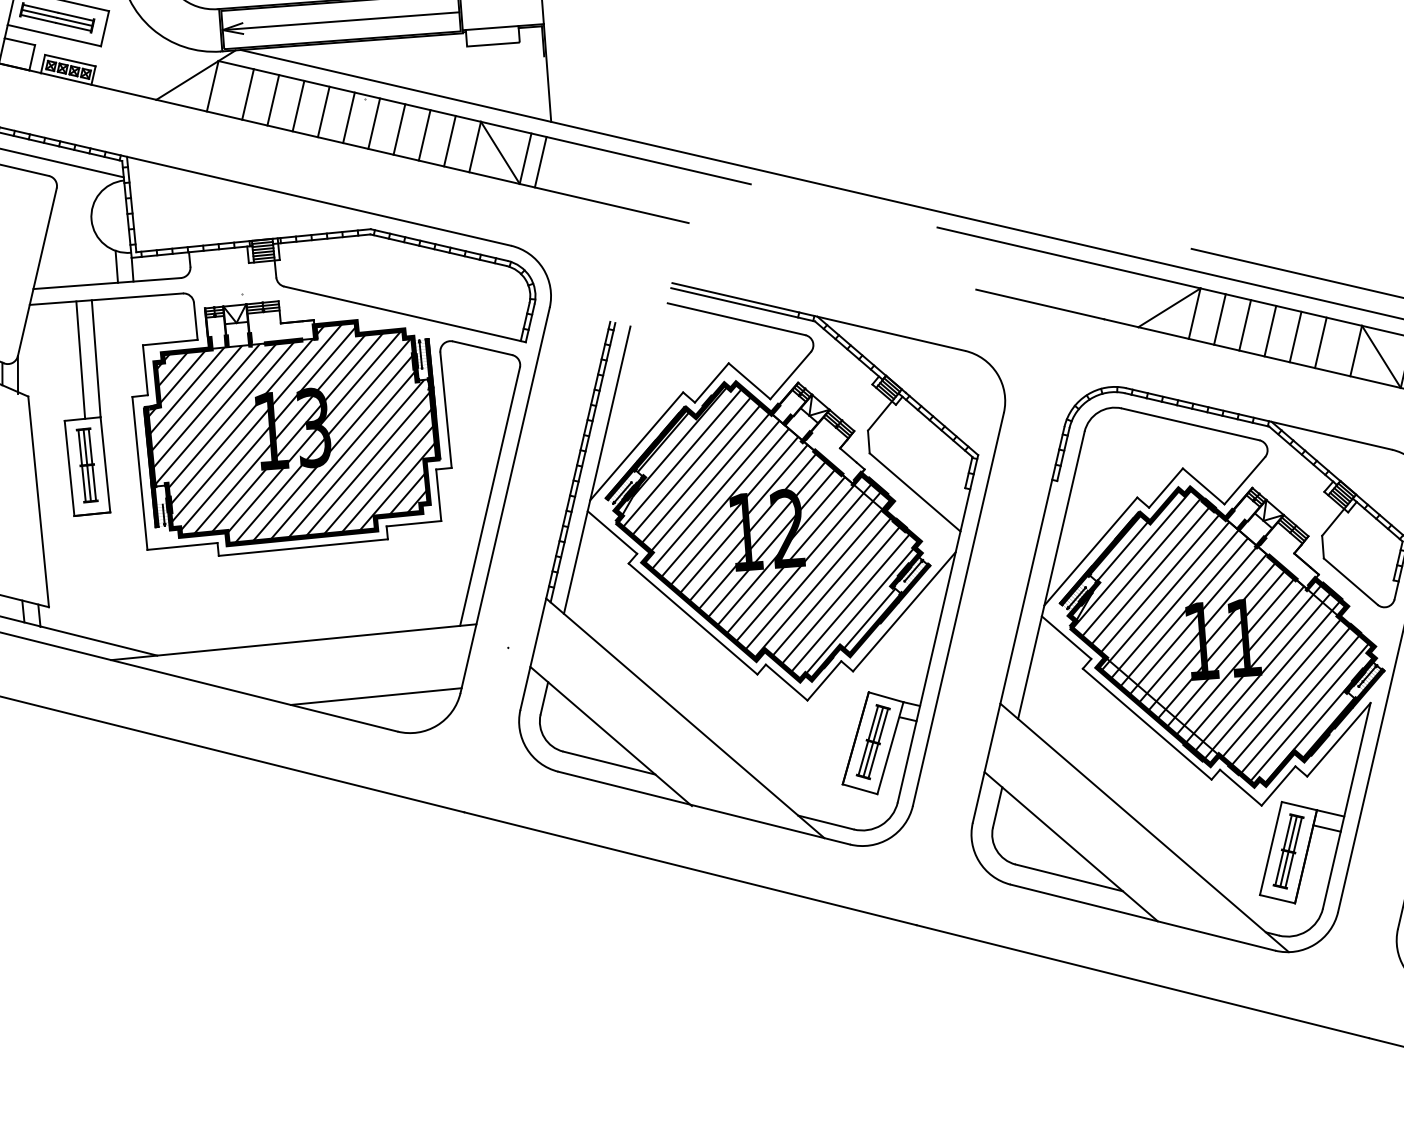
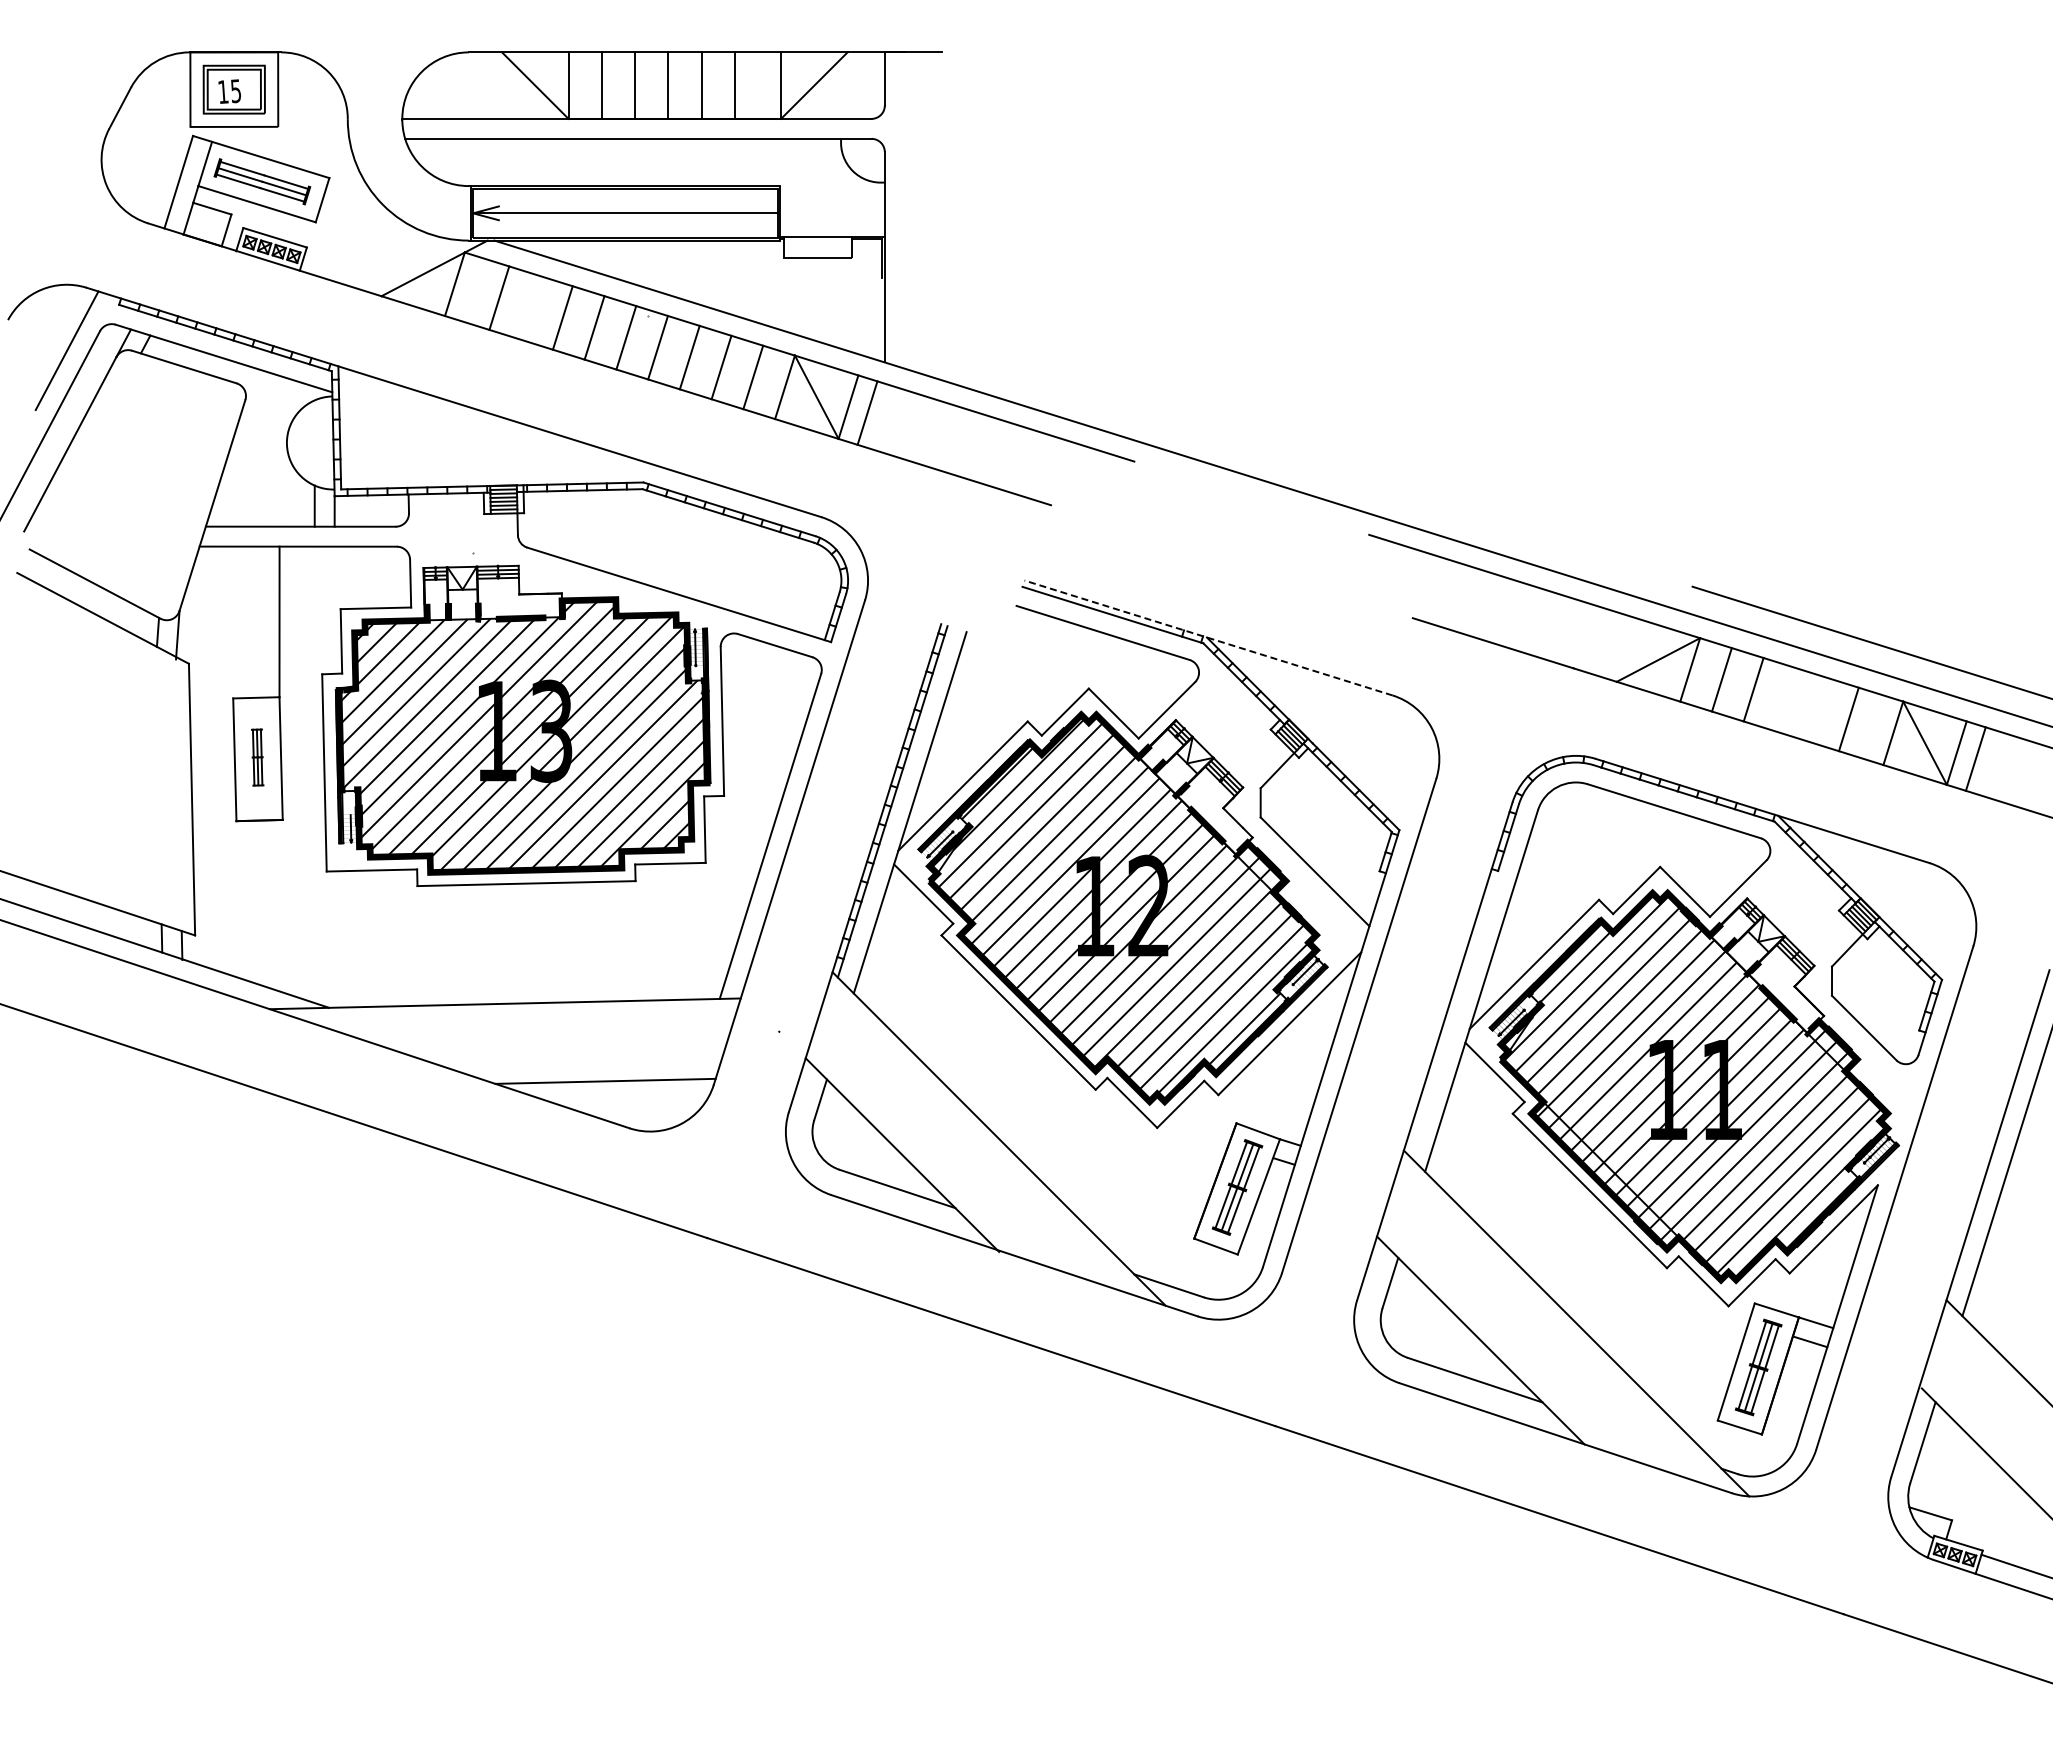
line: (273, 99) -> (531, 307), removed
line: (818, 317) -> (1208, 638), solid -> dashed
line: (1270, 331) -> (1785, 699), removed
line: (1295, 336) -> (1817, 709), removed
line: (80, 359) -> (259, 621), removed
part: (87, 465) -> (257, 757), size x0.6

